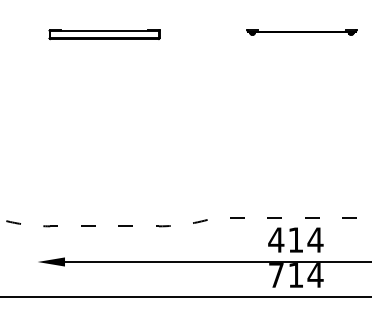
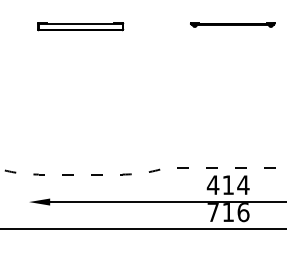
text: (315, 275) -> (243, 212), 714 -> 716

